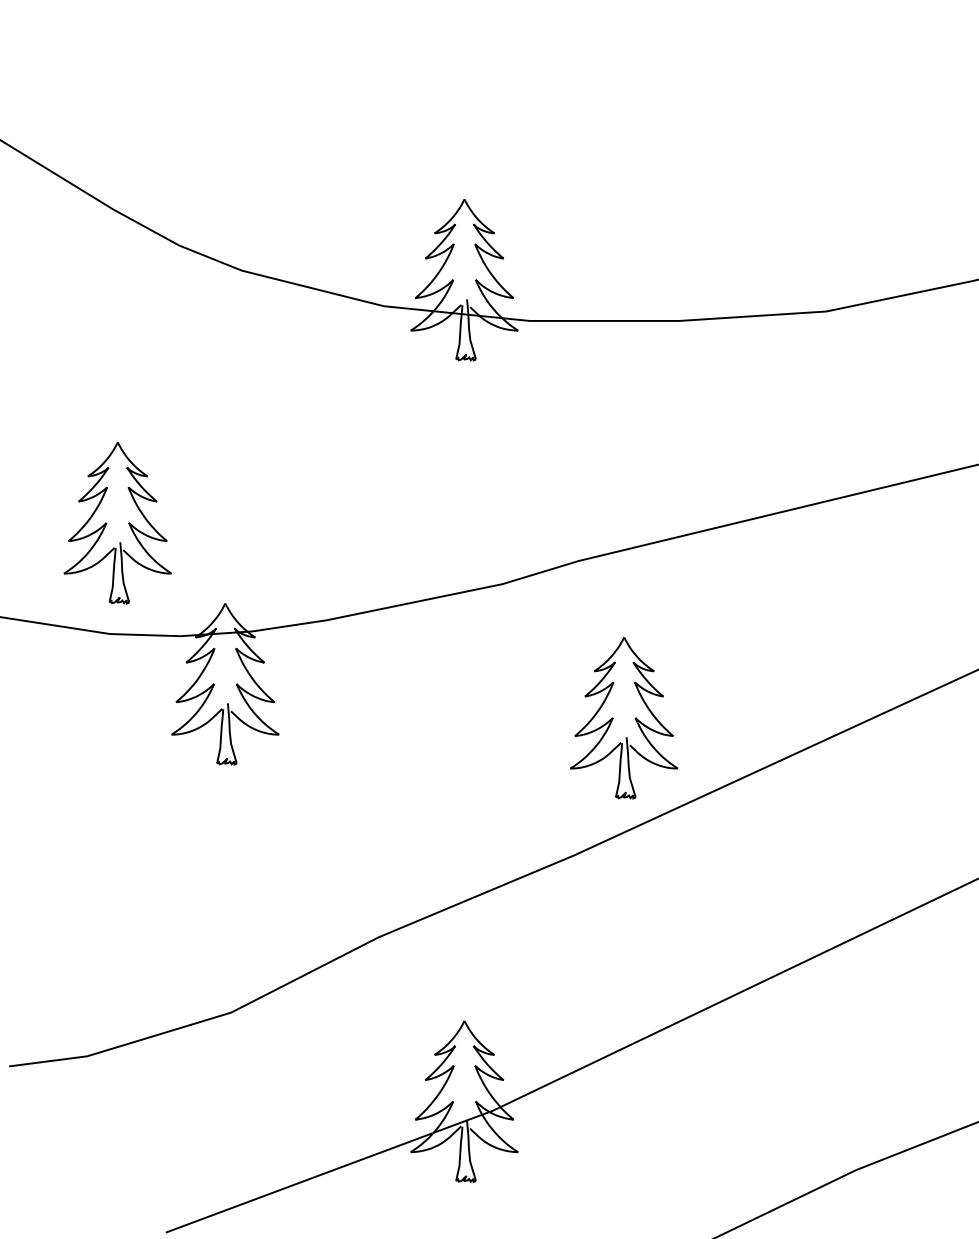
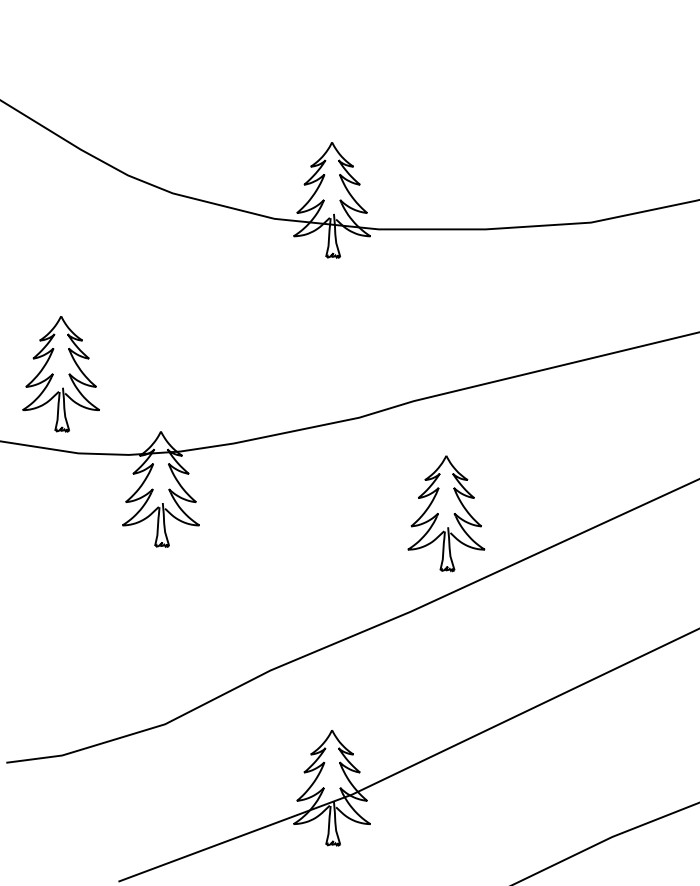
part: (117, 523) -> (60, 374), moved

